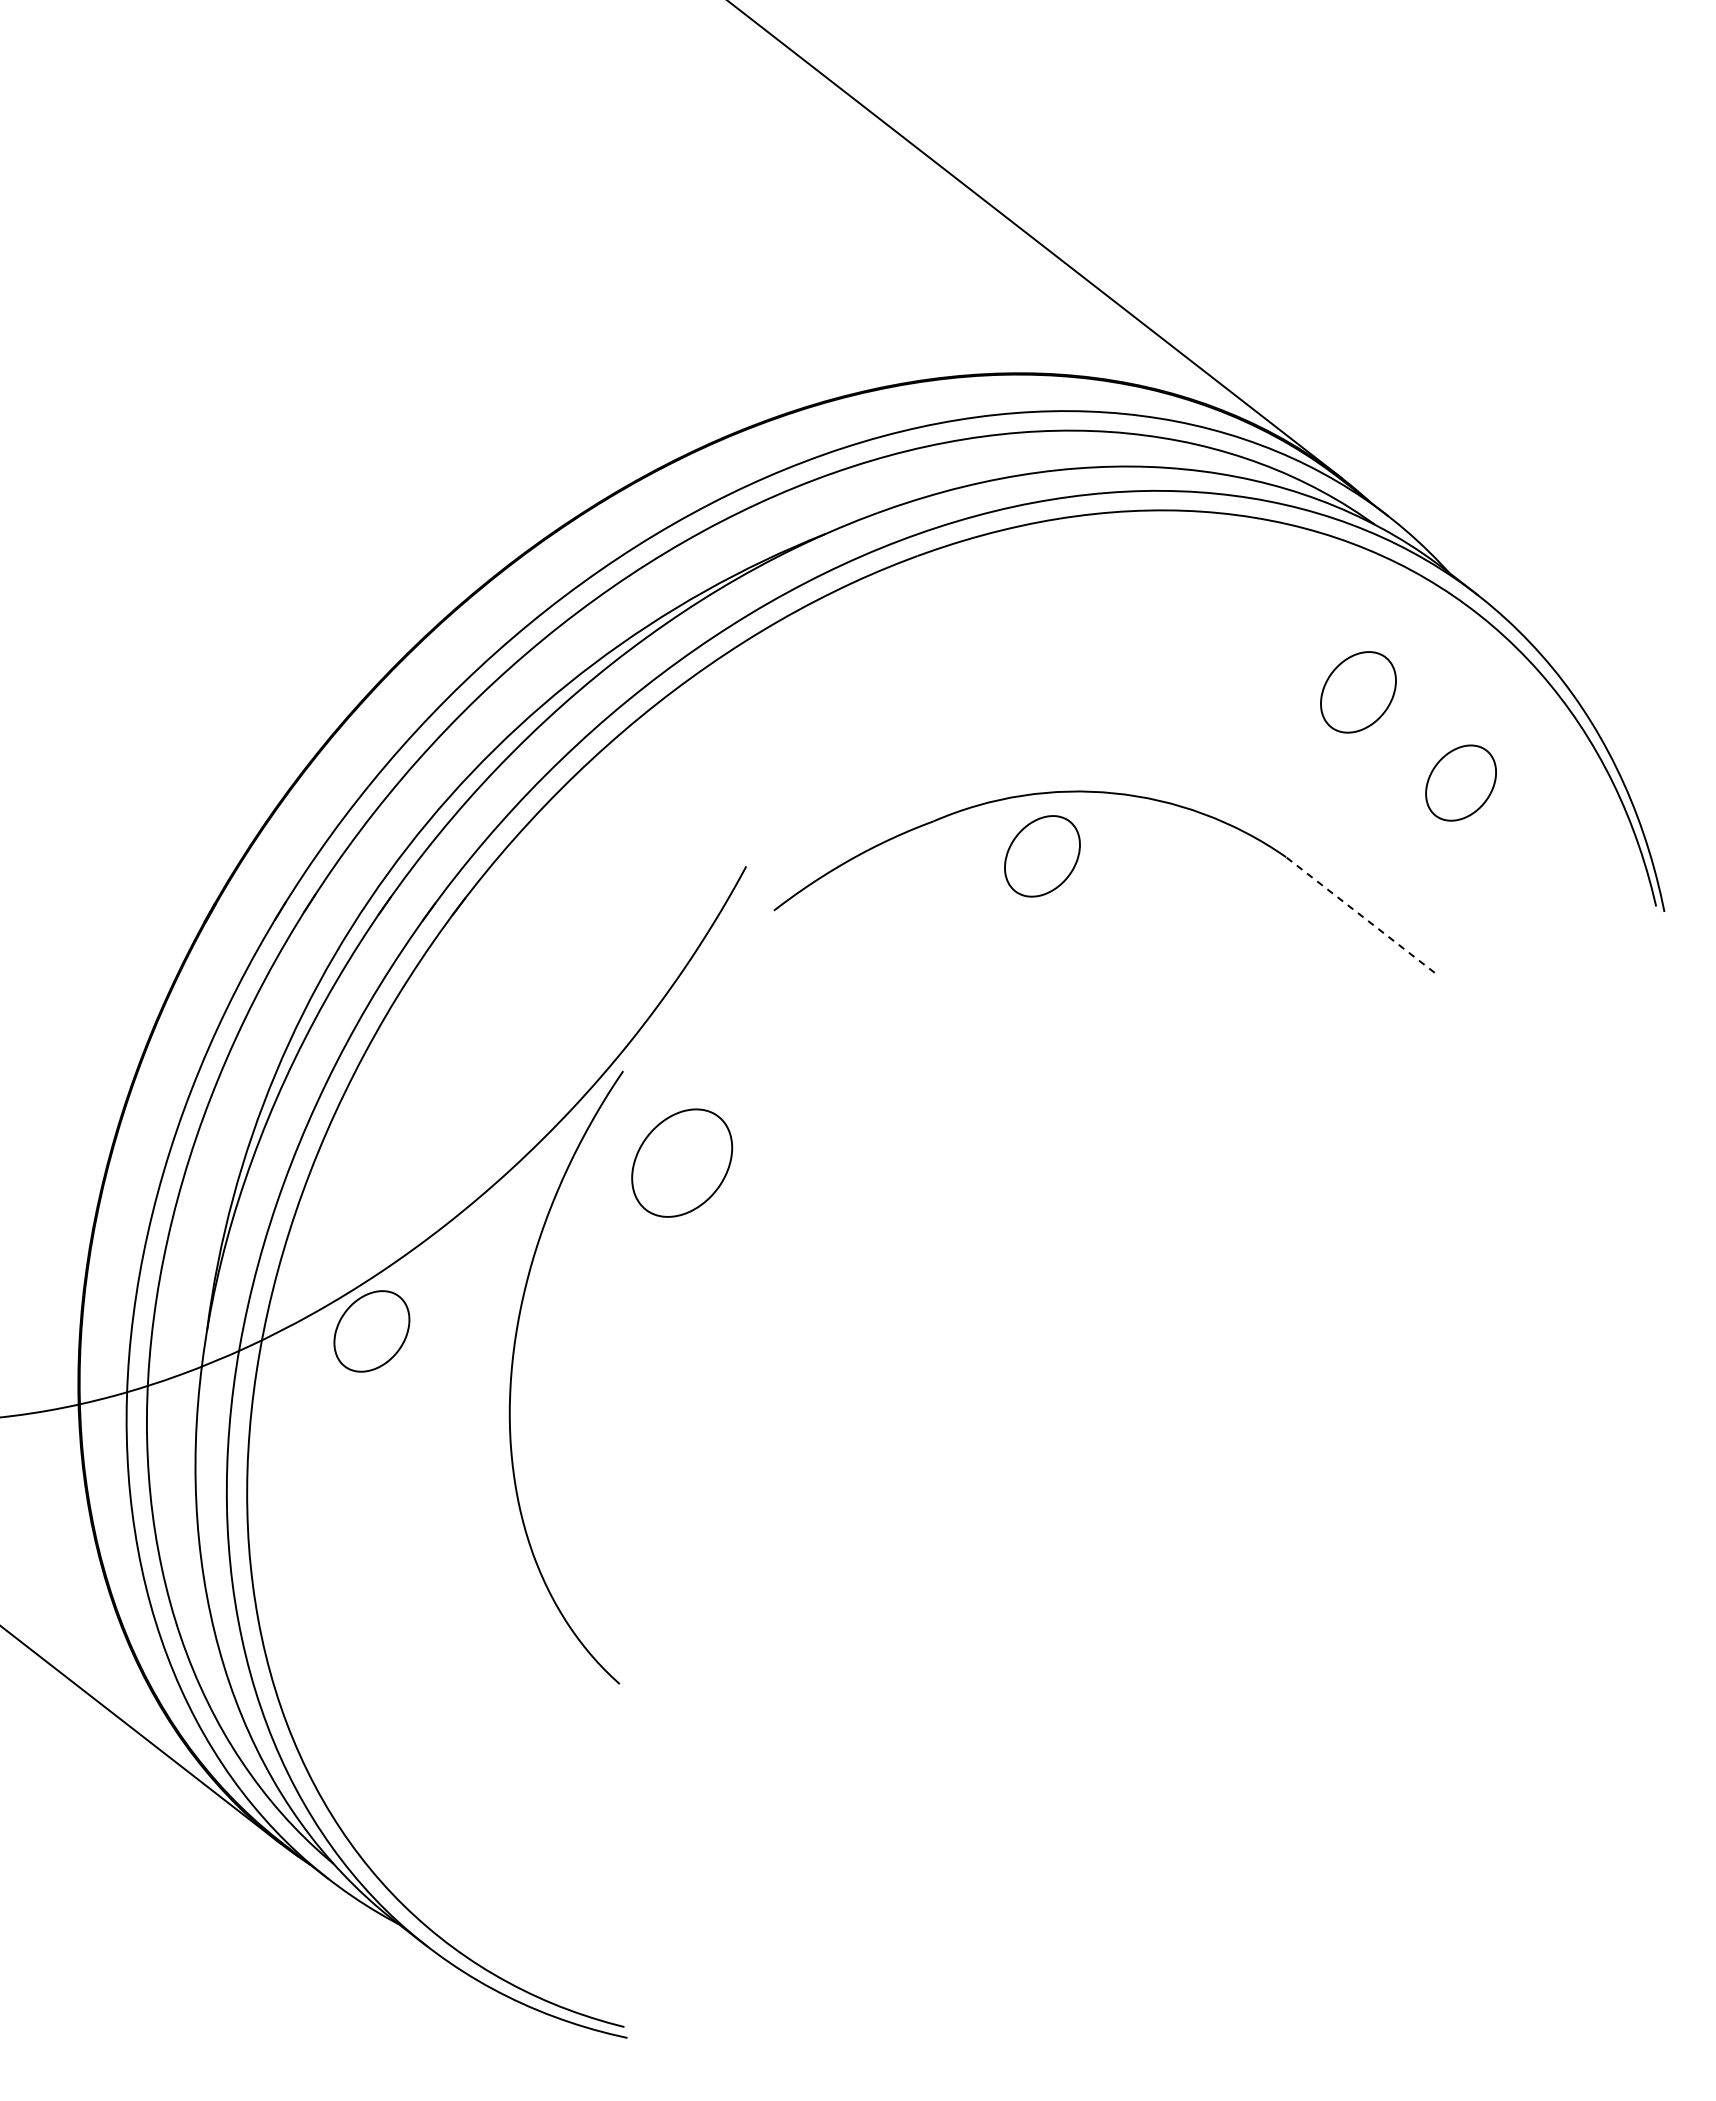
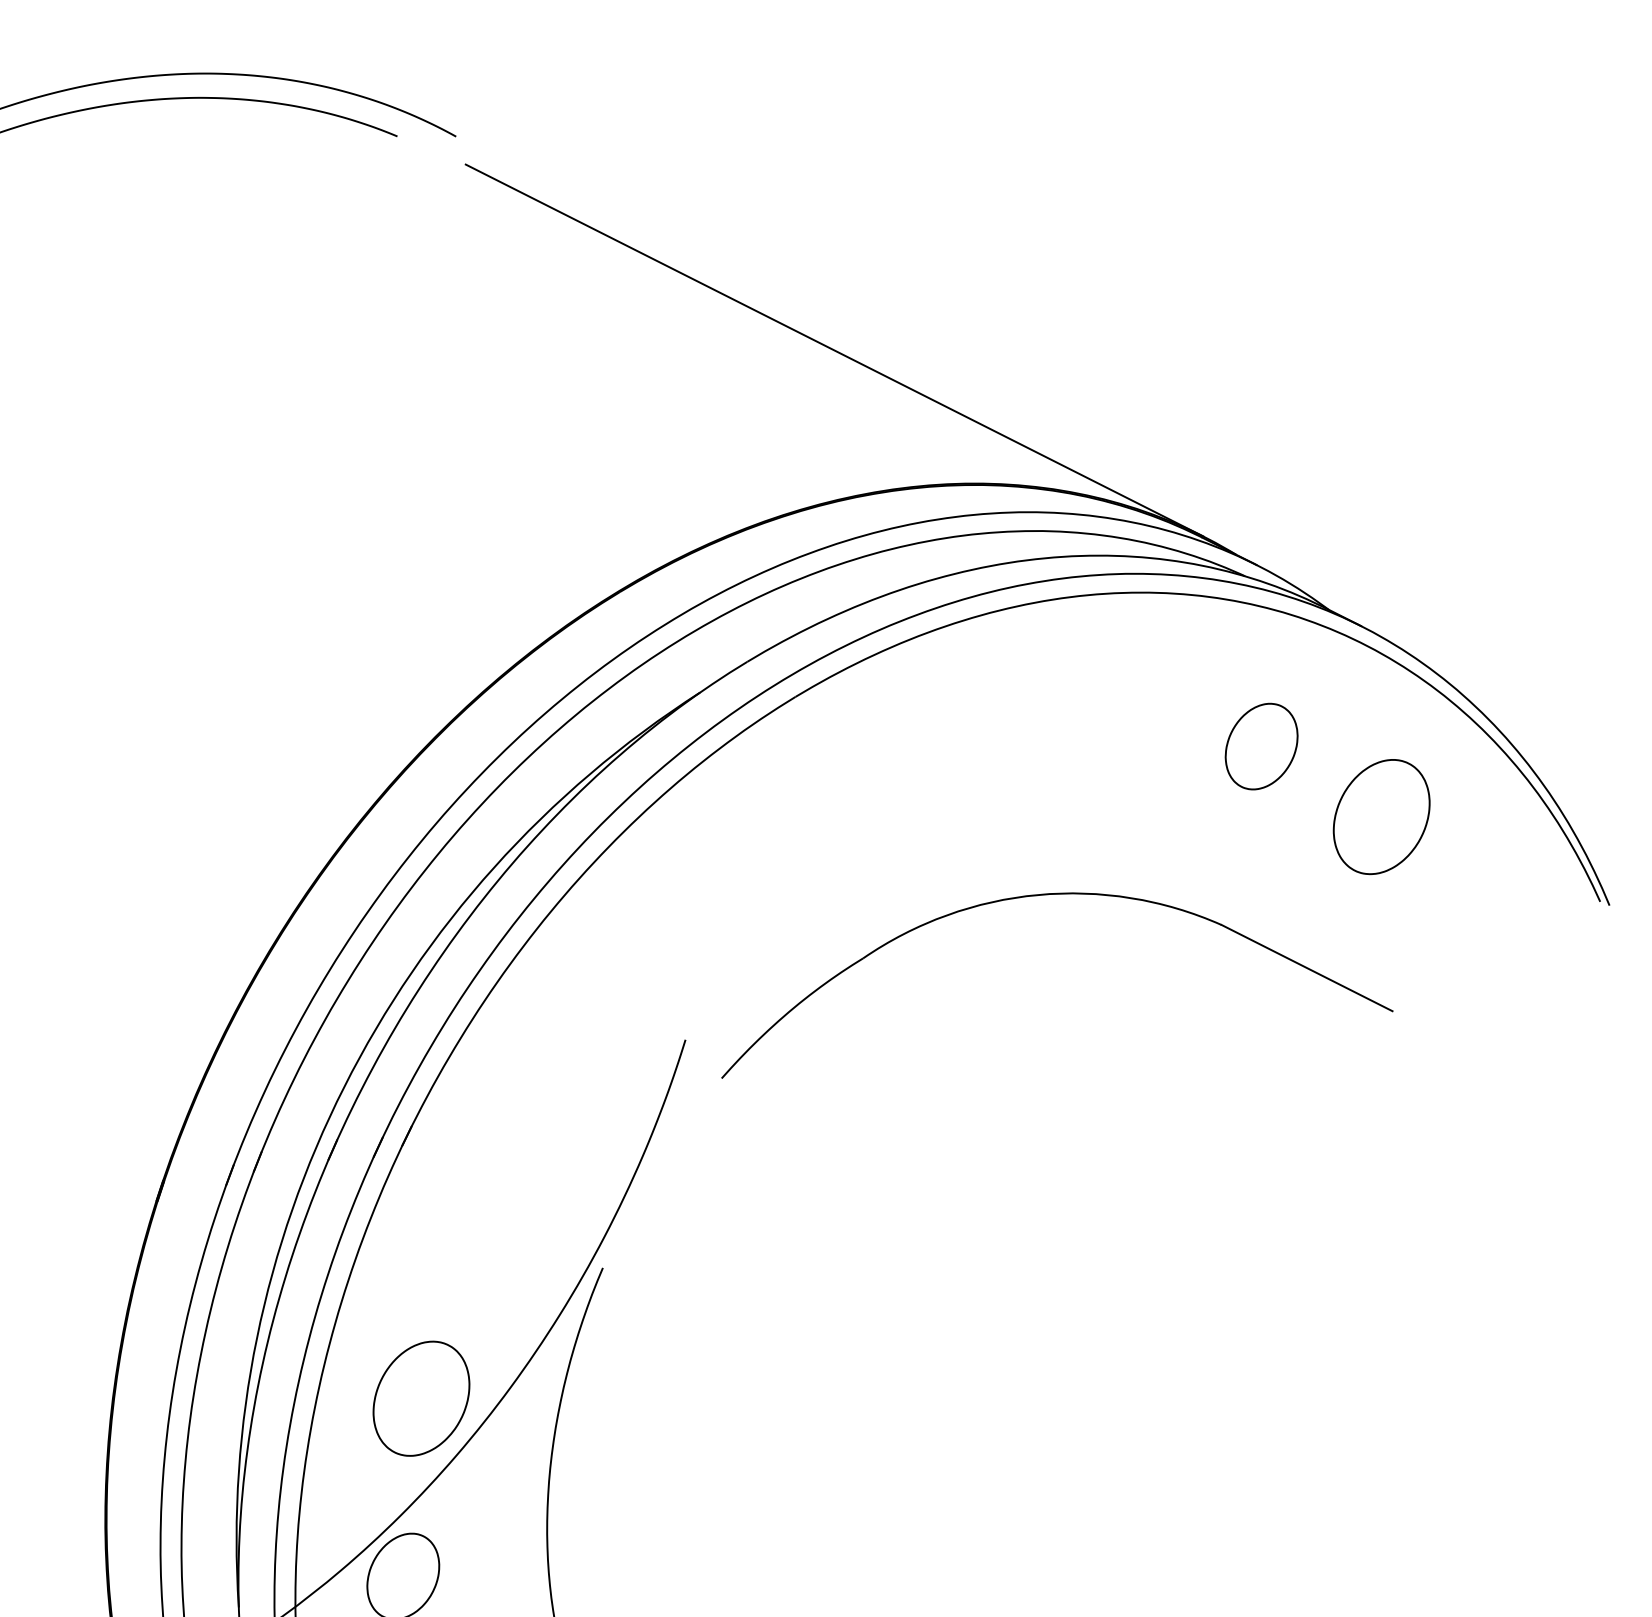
part: (1460, 782) -> (1380, 816), size x1.43
part: (1042, 856) -> (978, 972), removed
line: (1360, 914) -> (1307, 967), dashed -> solid
part: (682, 1162) -> (421, 1398), moved

